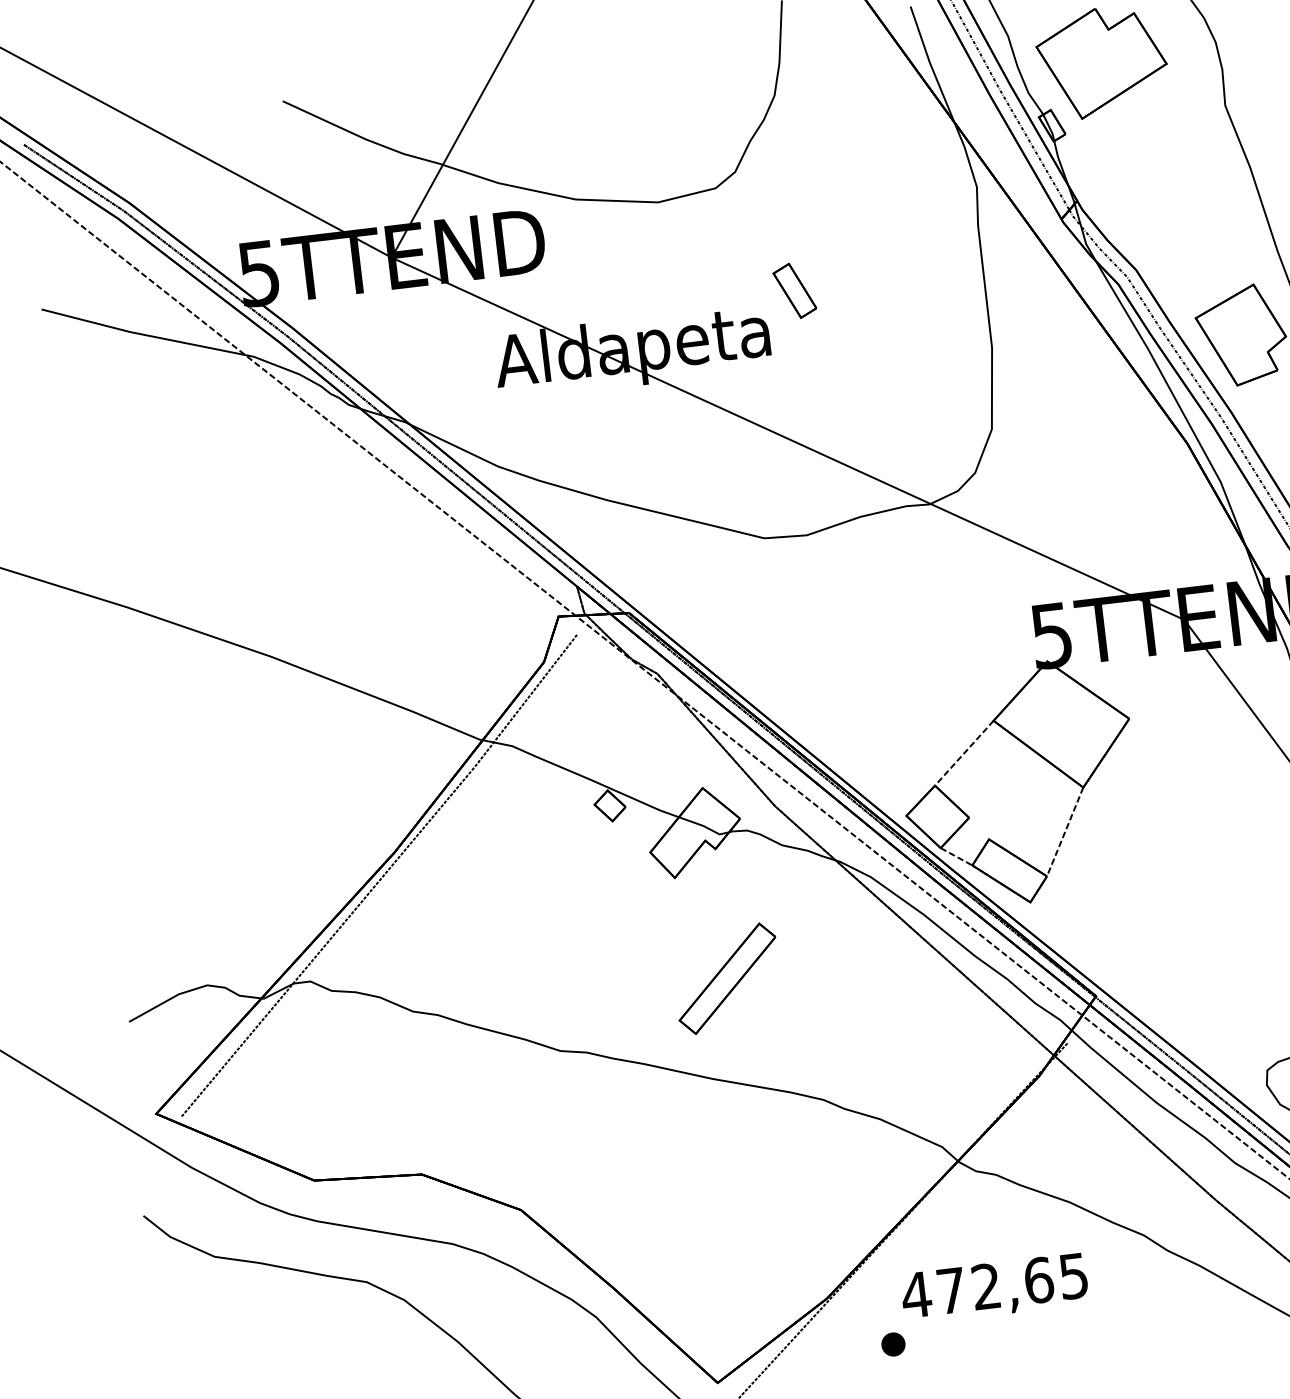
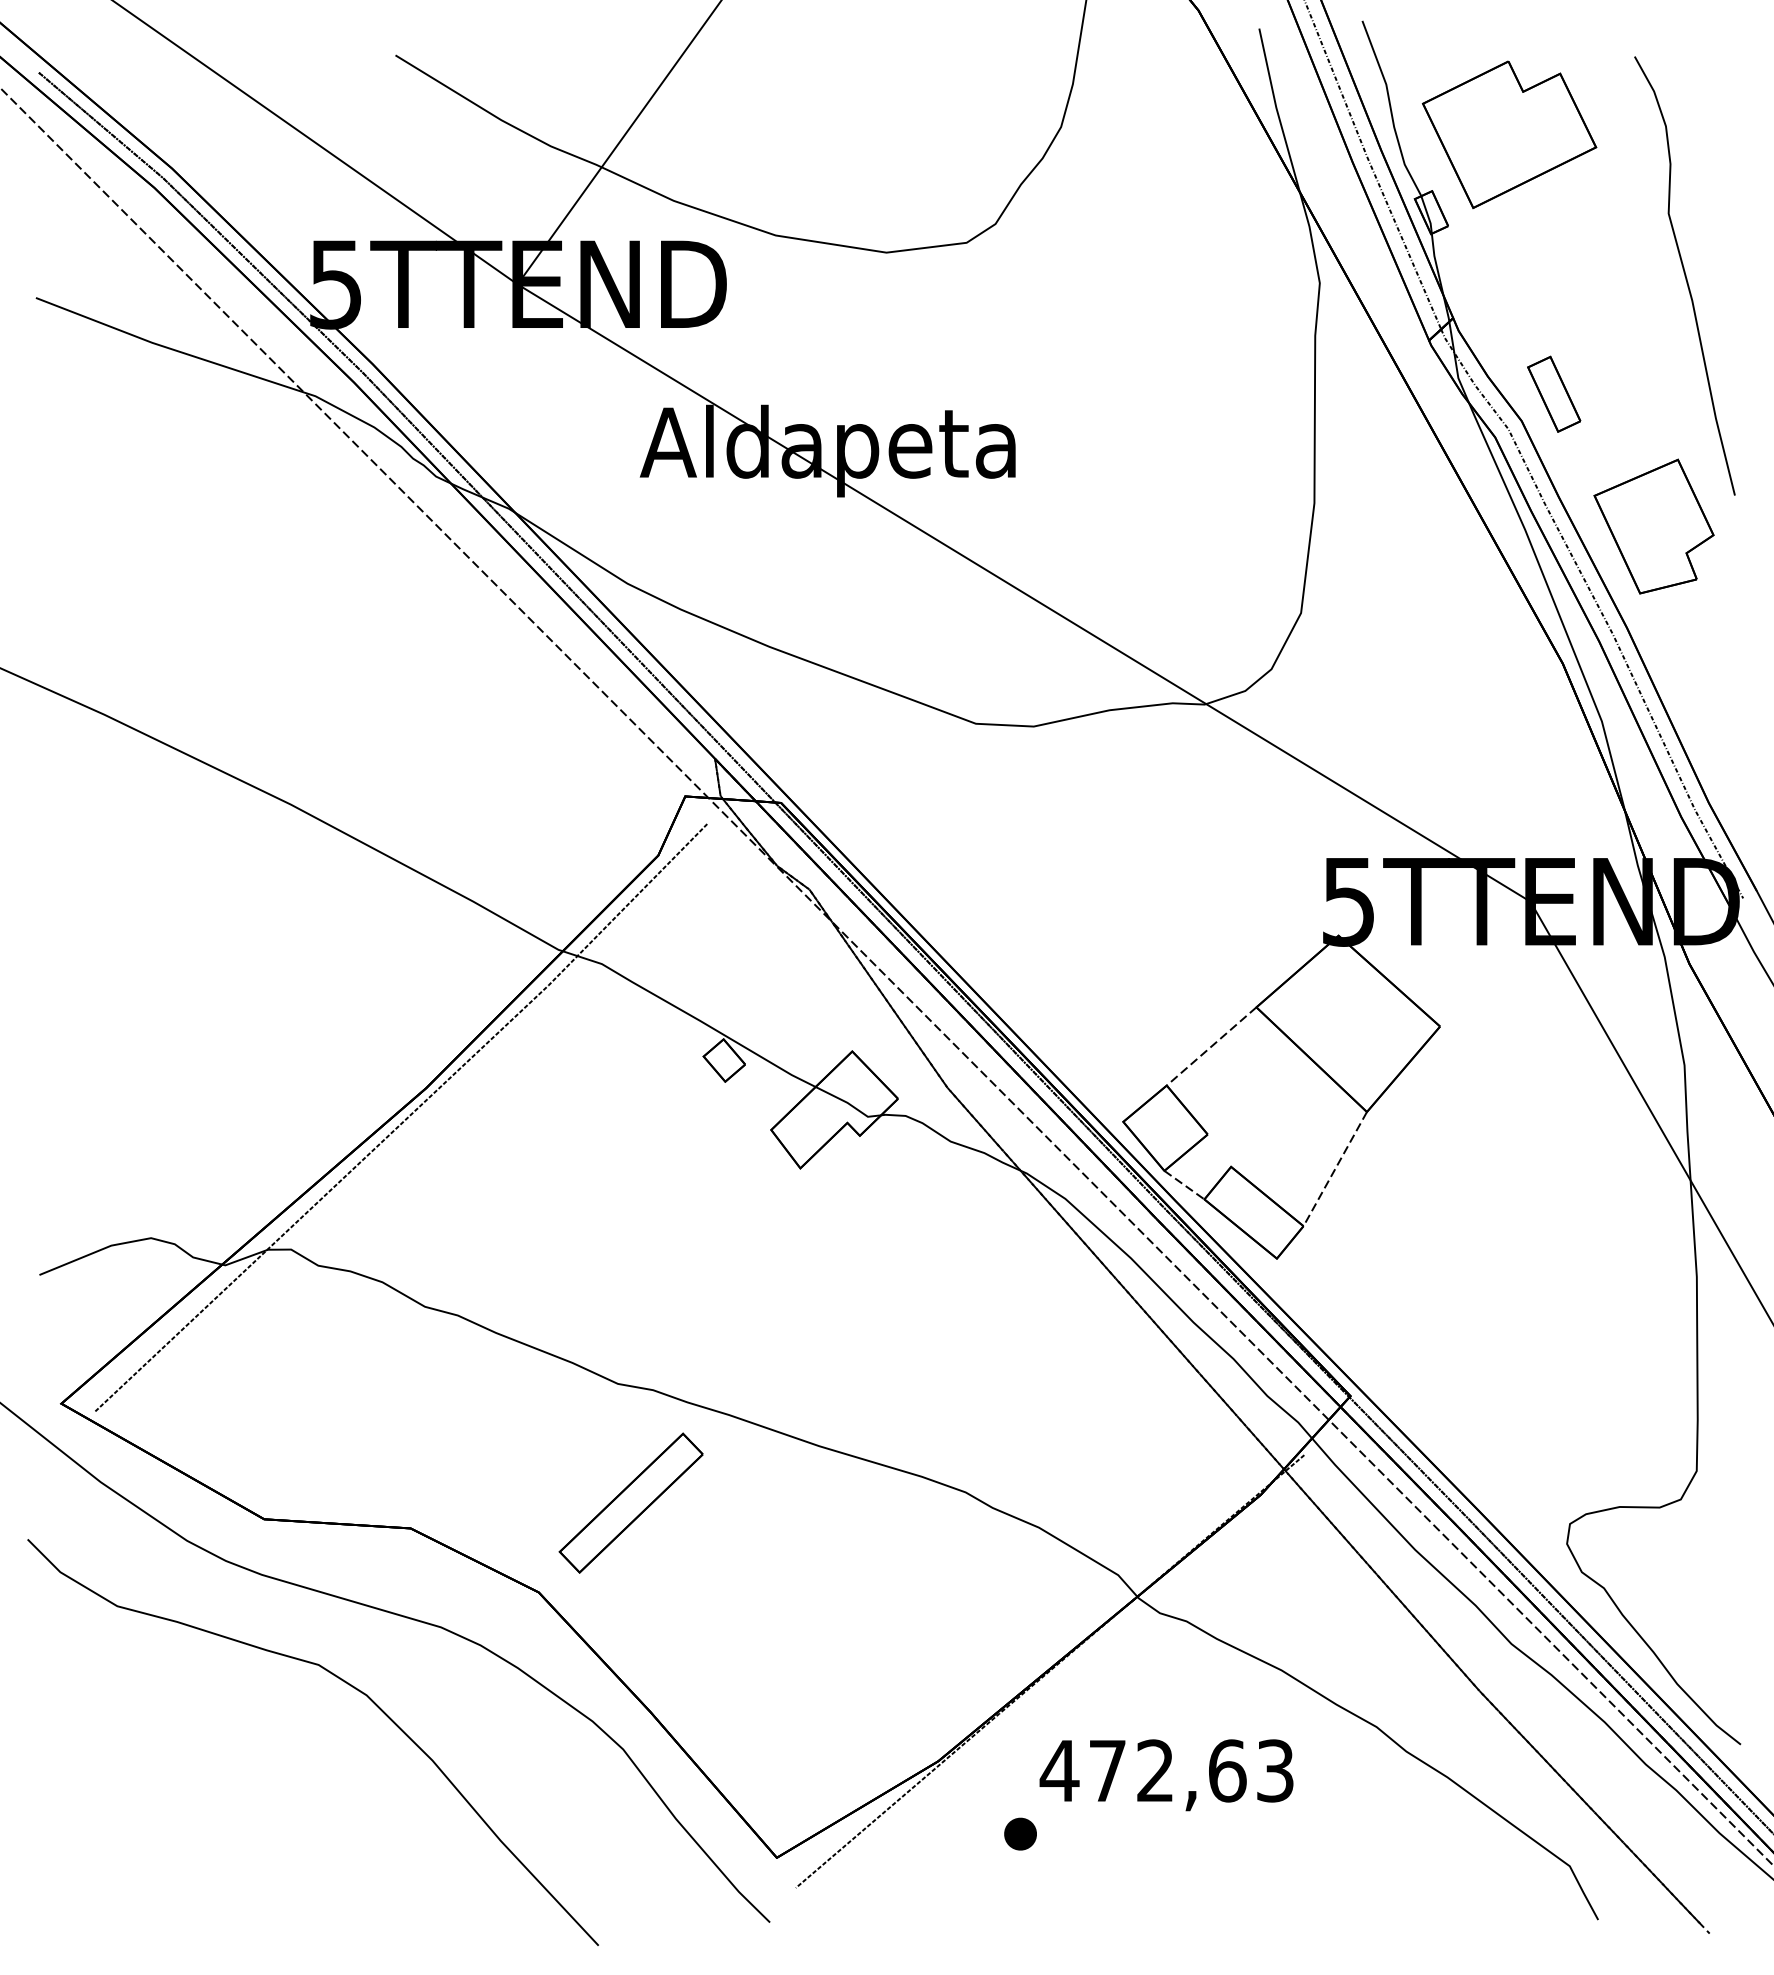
part: (795, 290) -> (1554, 393), moved
part: (726, 978) -> (630, 1502), moved
text: (1073, 1275) -> (1275, 1770), 472,65 -> 472,63

